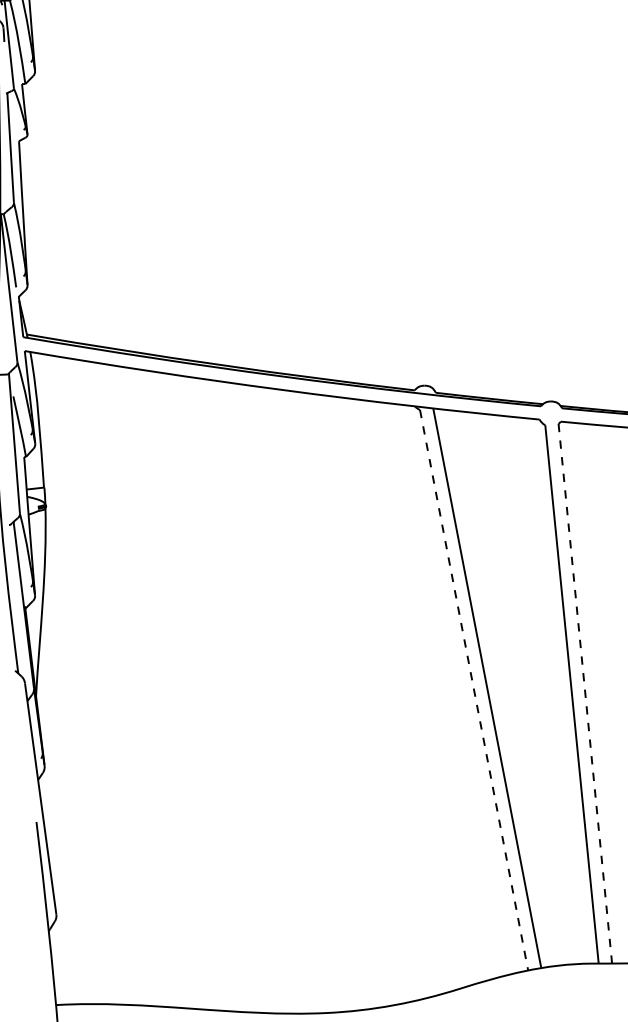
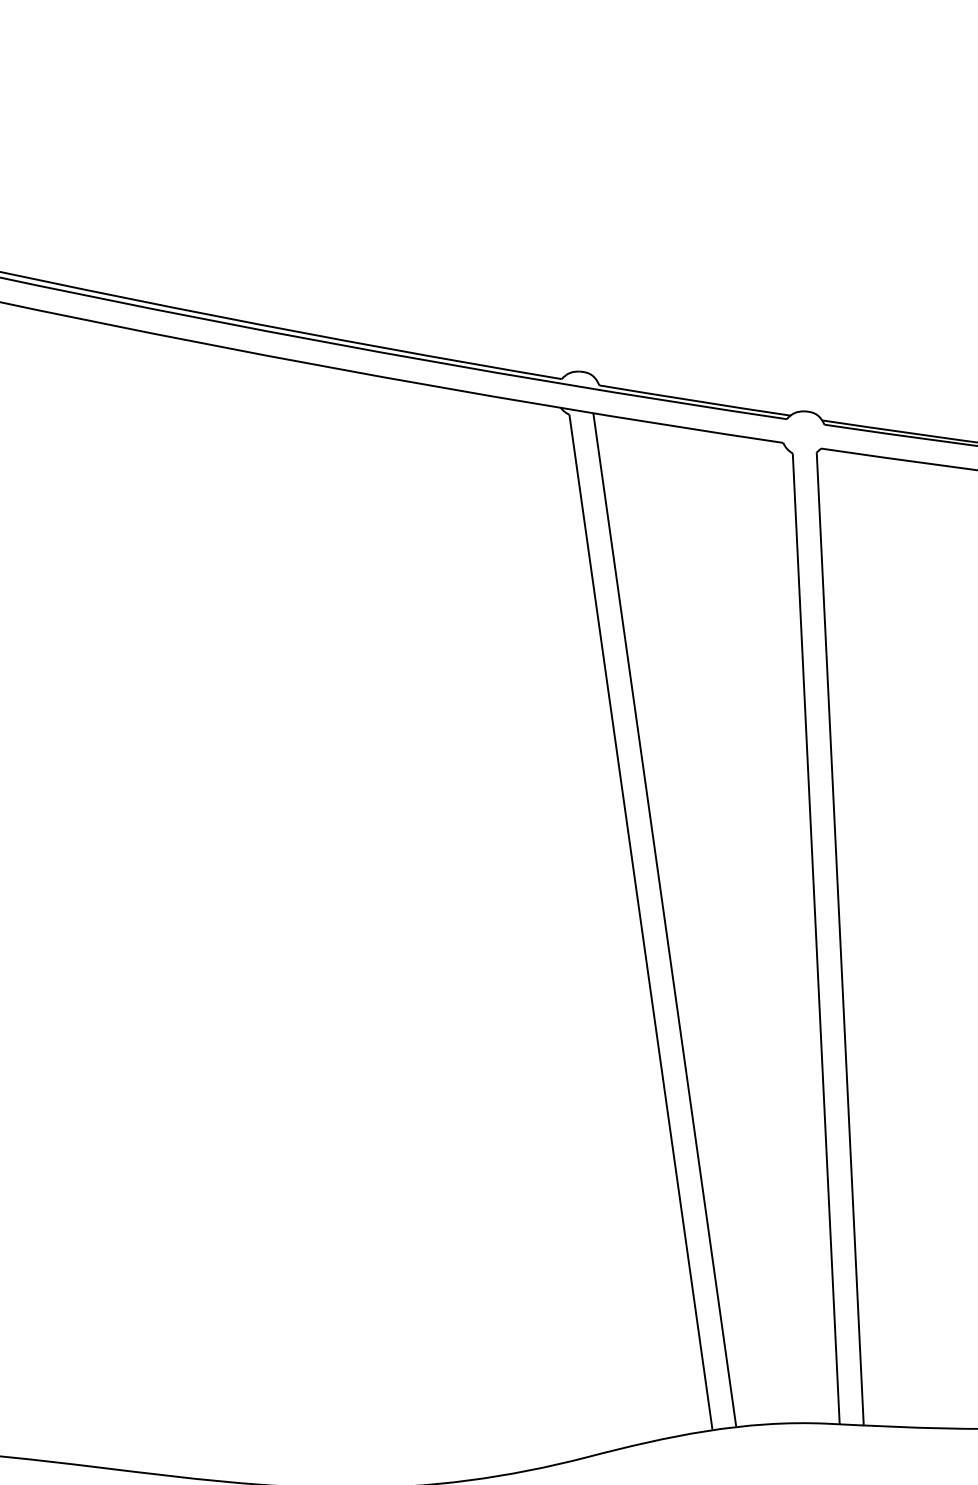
line: (474, 690) -> (641, 923), dashed -> solid
line: (585, 694) -> (840, 940), dashed -> solid

